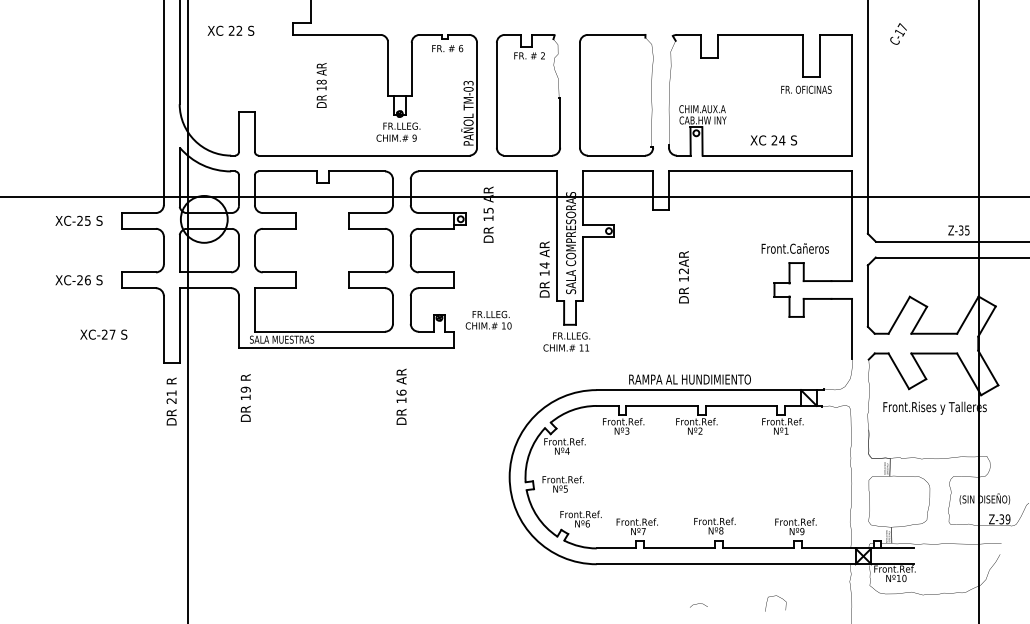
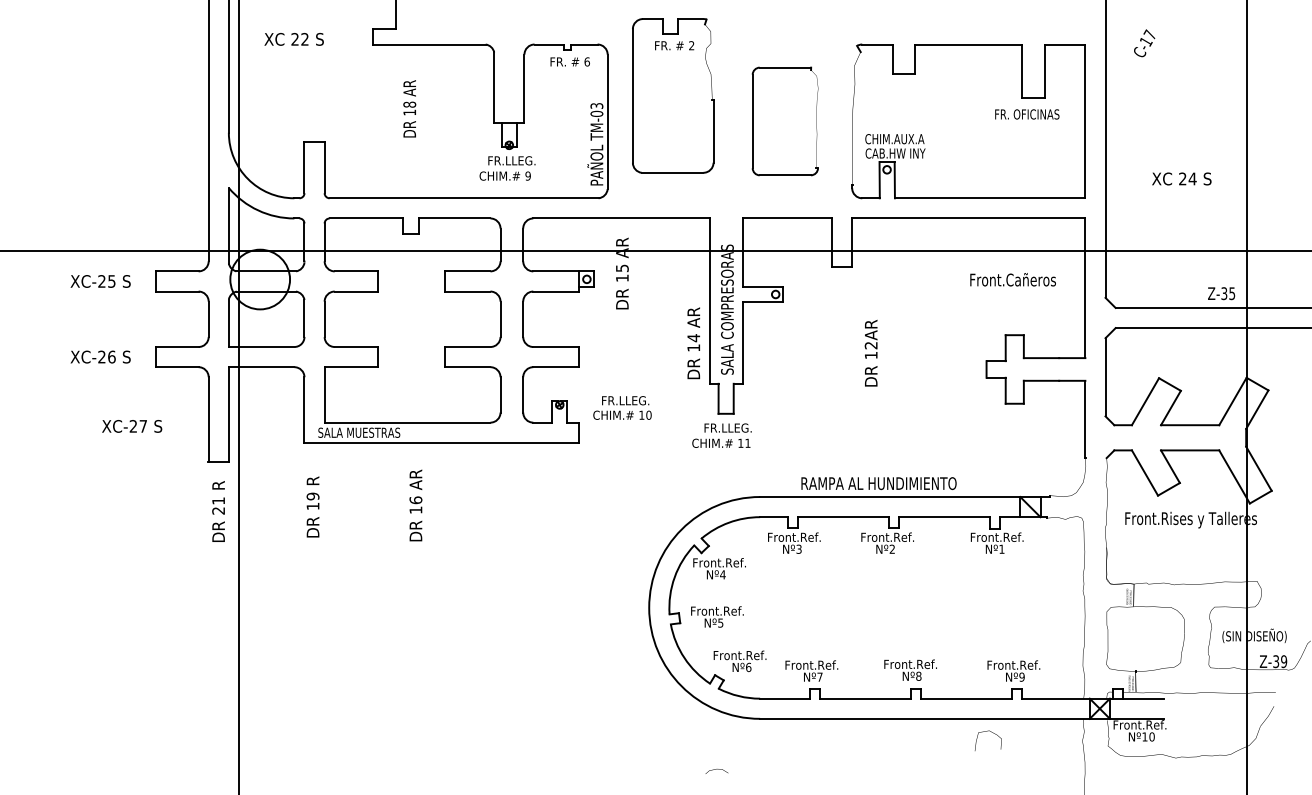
part: (528, 95) -> (673, 96), moved
part: (616, 95) -> (785, 121), size x0.7
text: (773, 140) -> (1181, 179), moved
text: (794, 248) -> (1012, 279), moved
text: (401, 396) -> (415, 505), moved
curve: (774, 596) -> (986, 731), moved
line: (697, 604) -> (715, 770), moved

